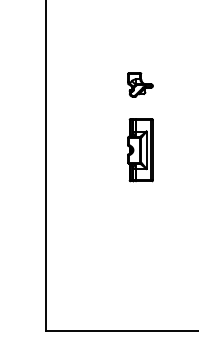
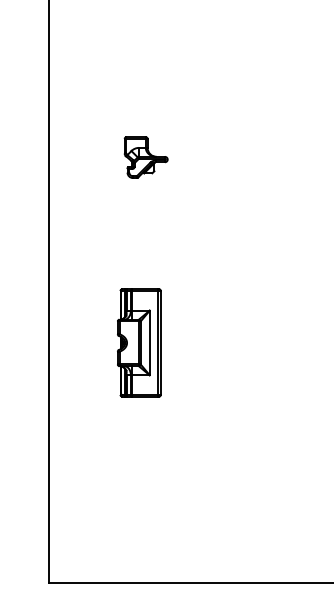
part: (140, 84) -> (146, 156), moved
part: (140, 150) -> (139, 343), moved

